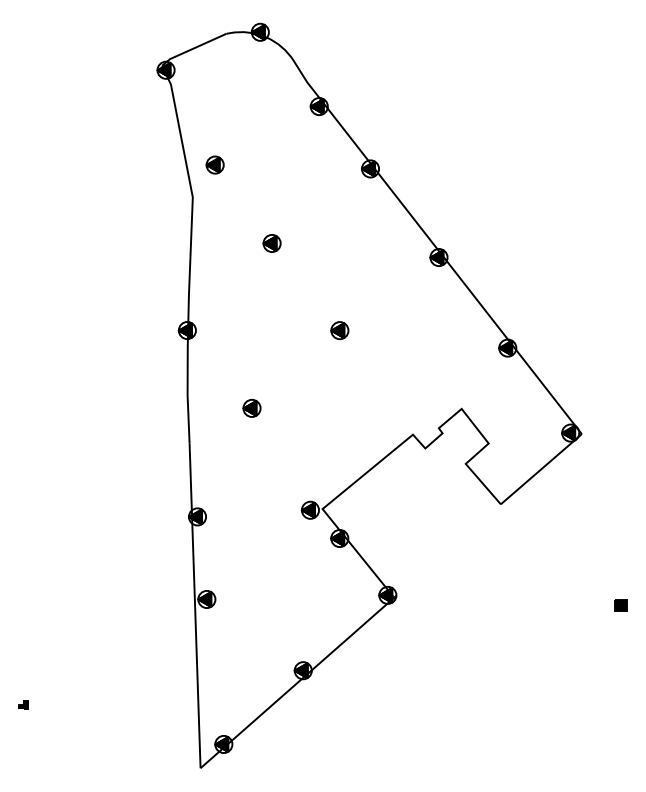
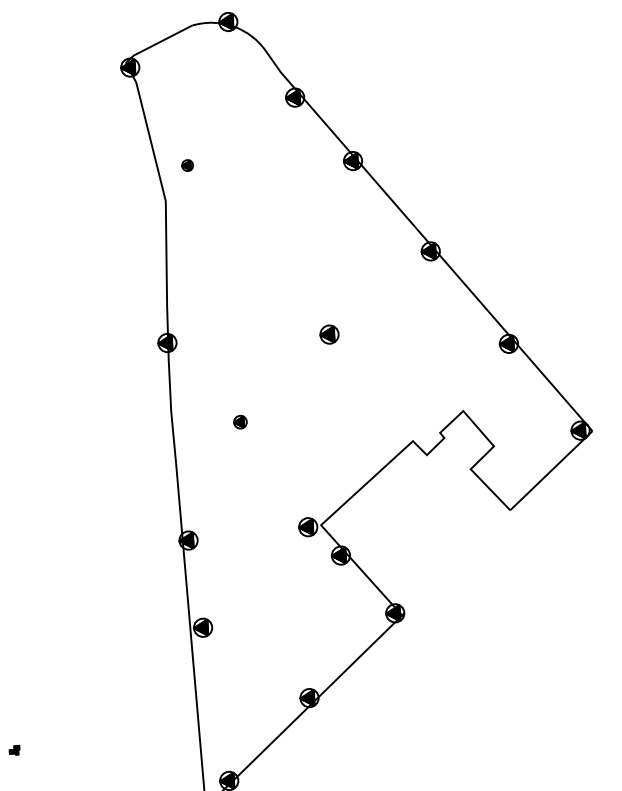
part: (214, 164) -> (186, 165), size x0.6
part: (271, 243) -> (251, 245), removed
part: (251, 408) -> (239, 422), size x0.7

